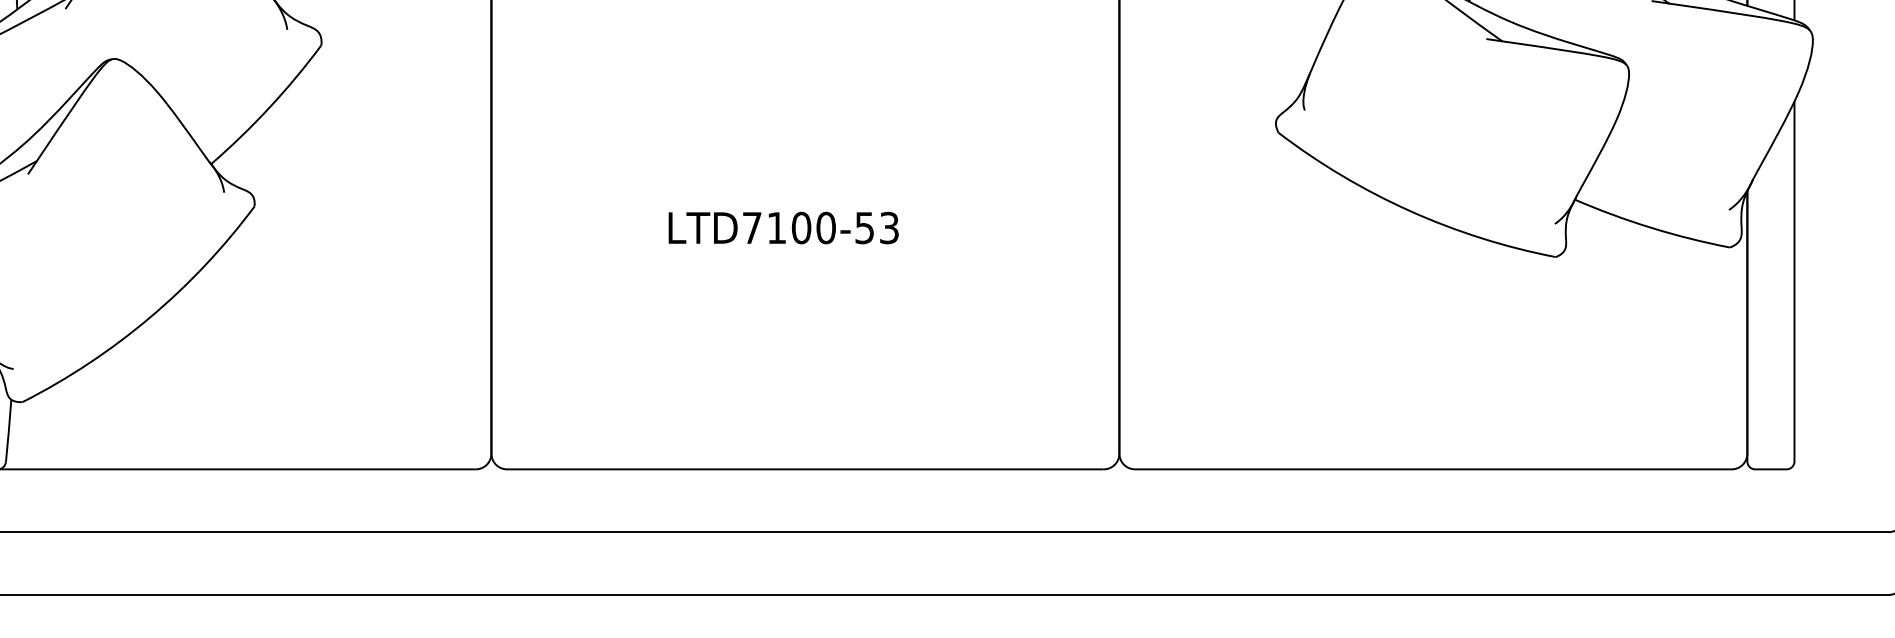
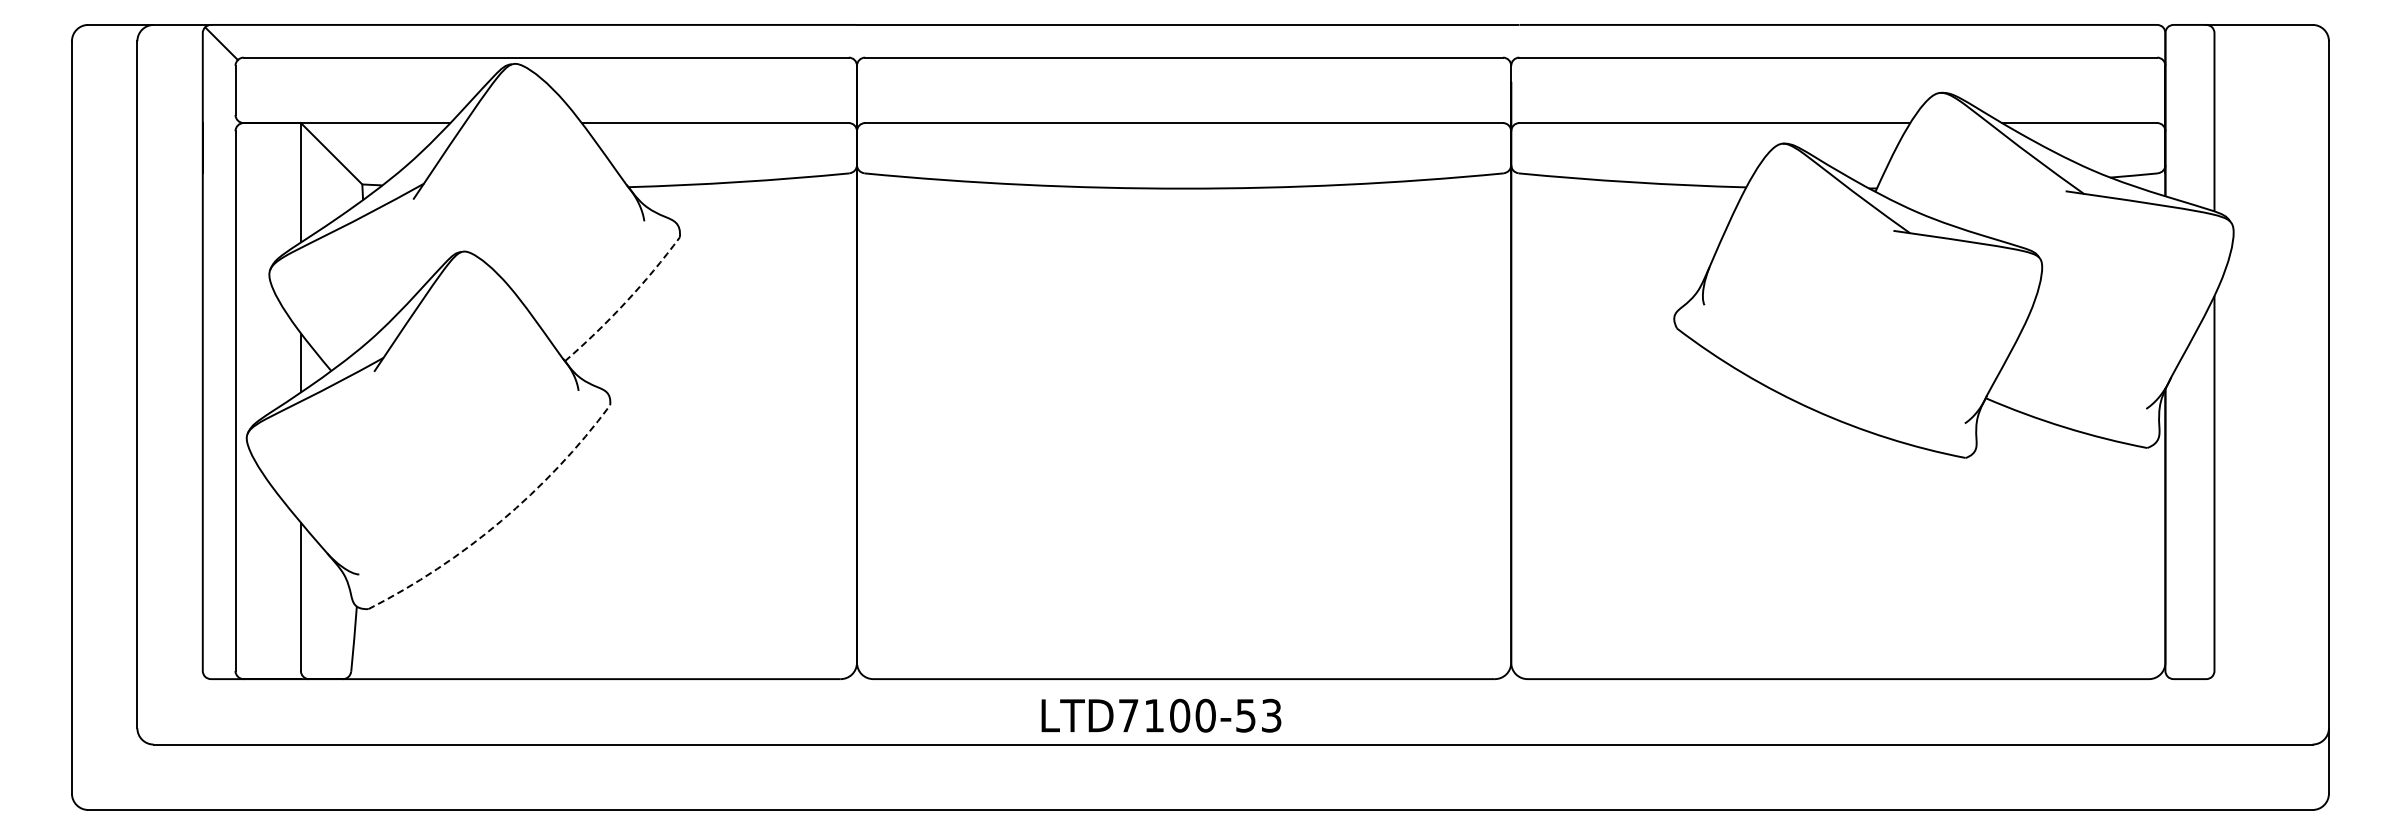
arc: (269, 107) -> (625, 302), solid -> dashed
text: (783, 227) -> (1161, 715), moved
arc: (150, 318) -> (501, 521), solid -> dashed

